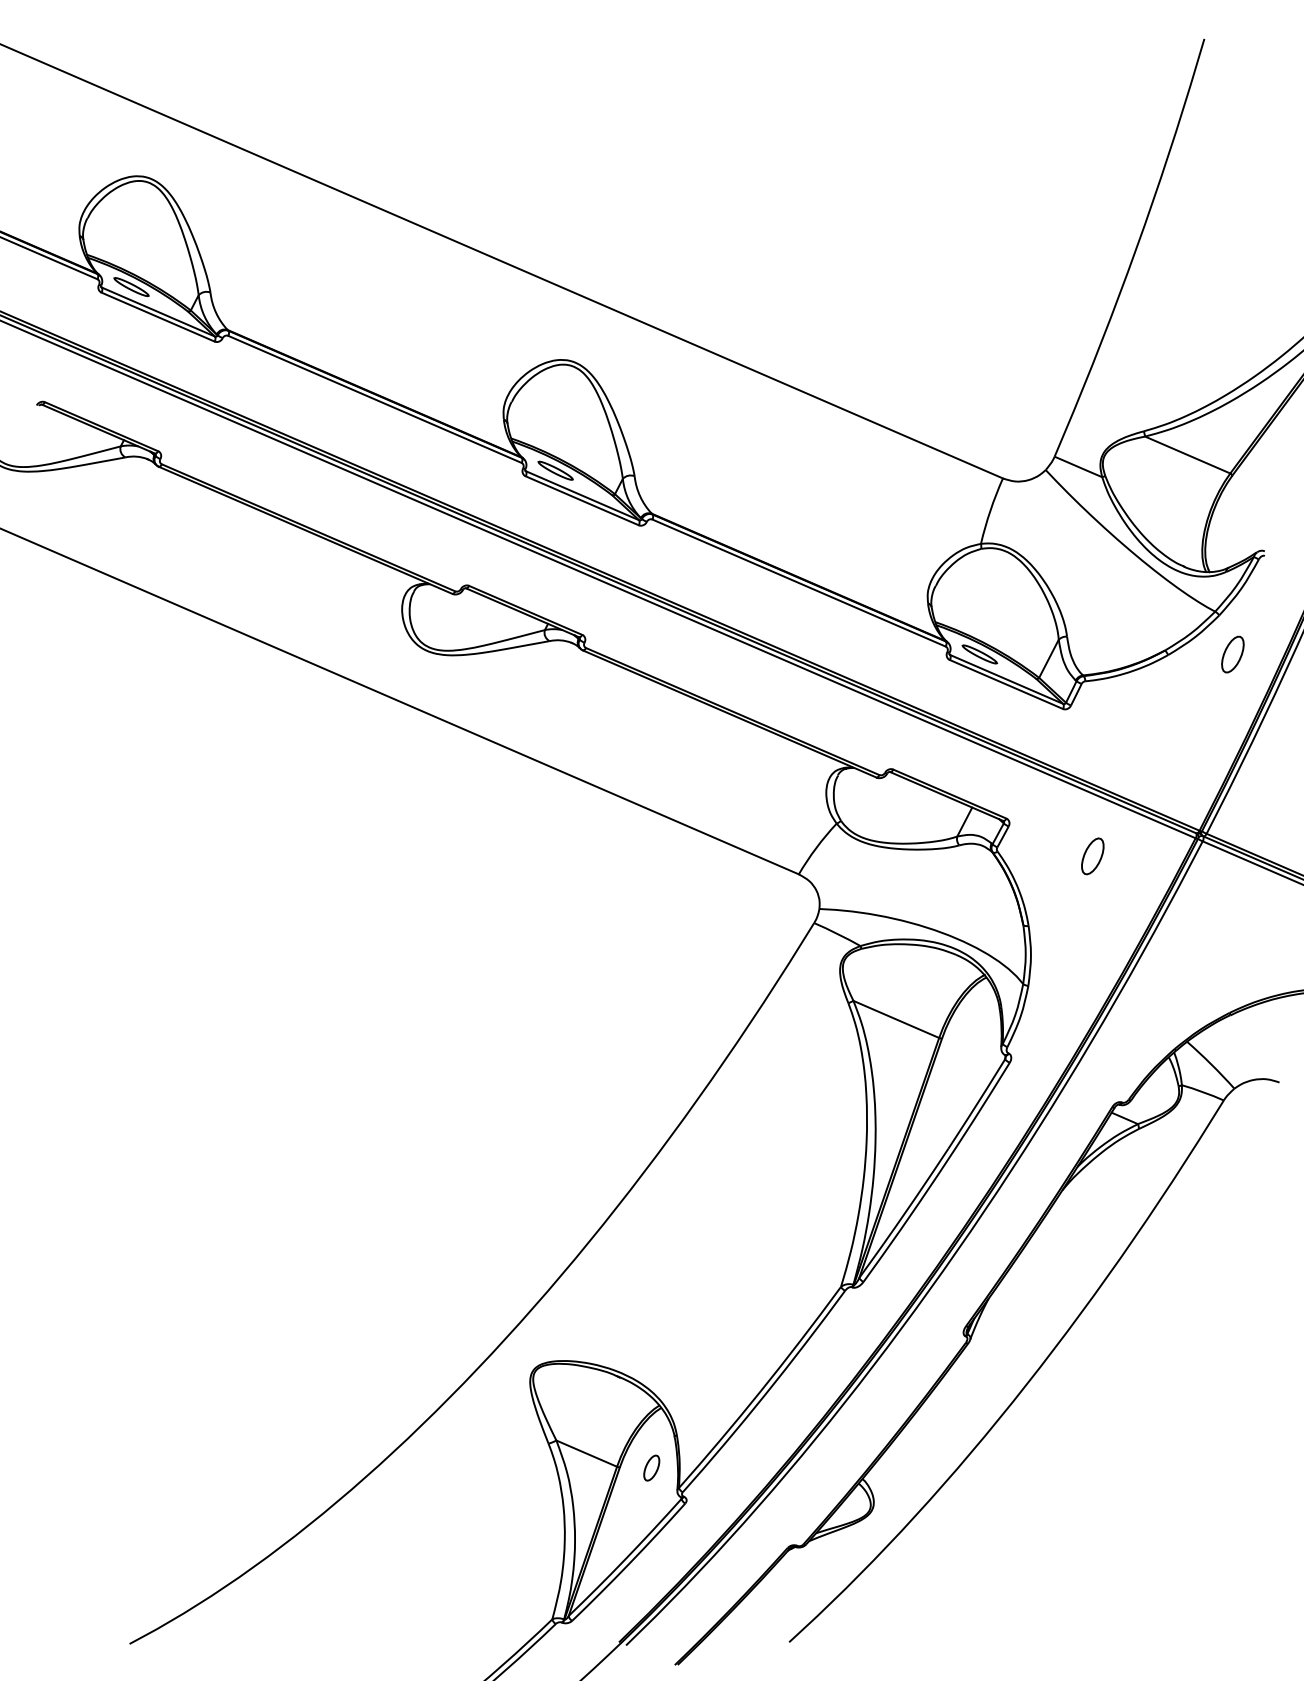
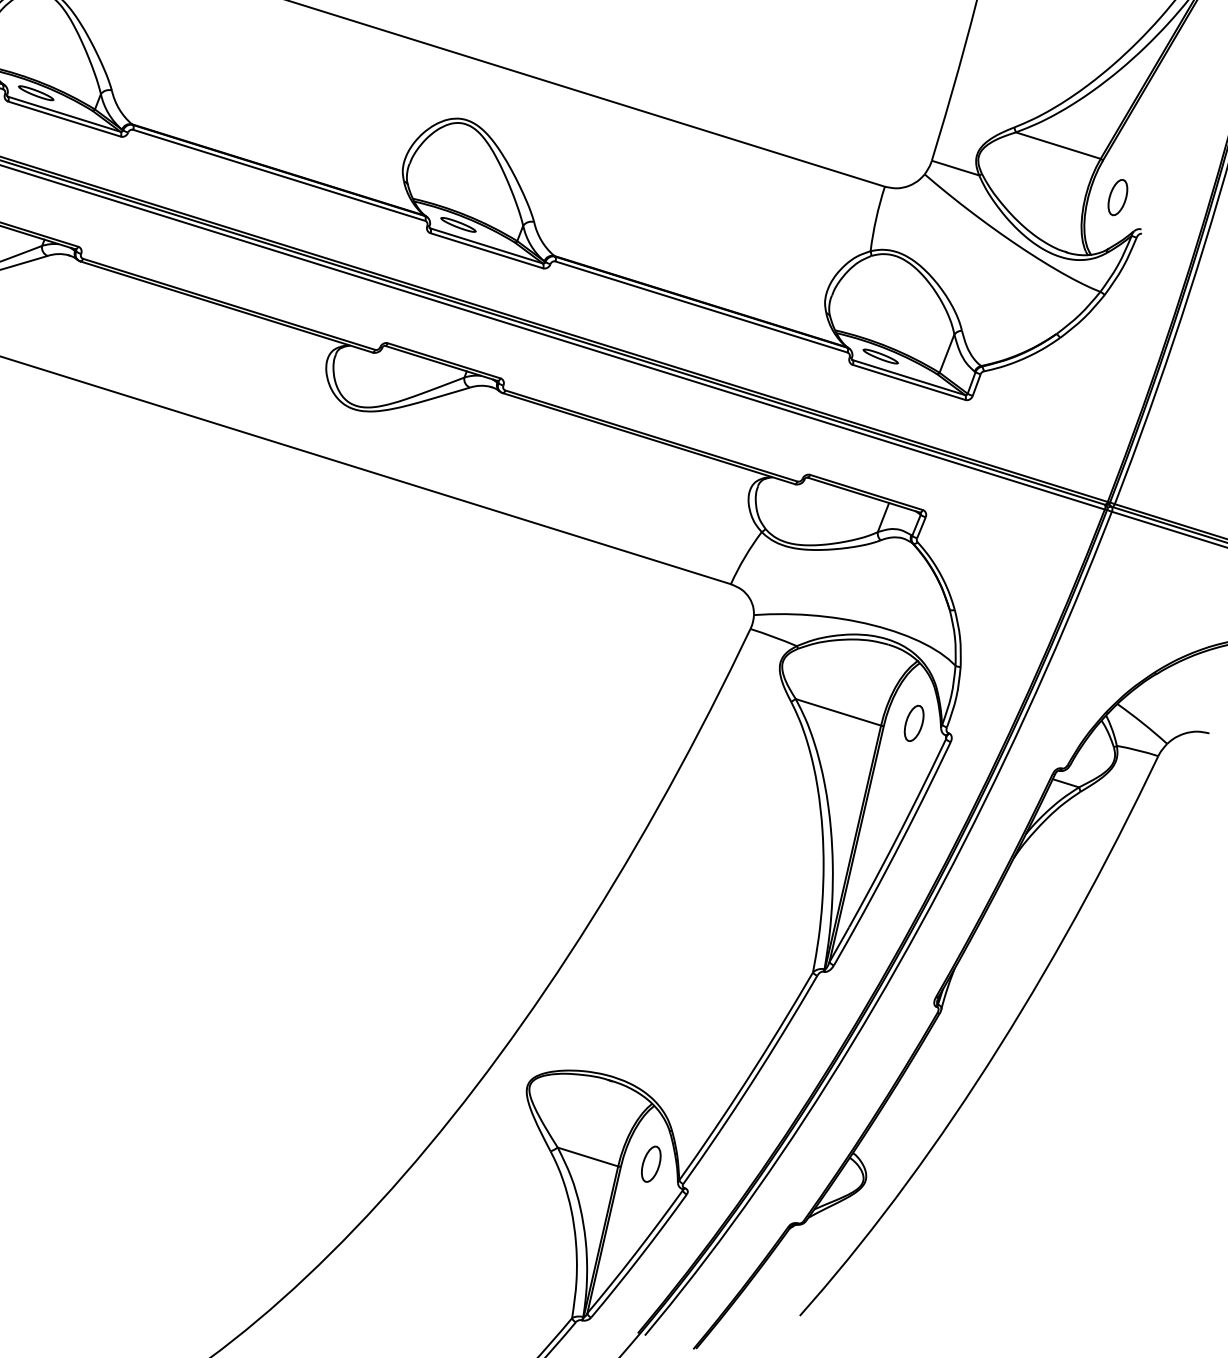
part: (1232, 654) -> (1117, 197), moved
part: (1092, 856) -> (913, 723), moved
part: (651, 1467) -> (651, 1163), size x1.43

